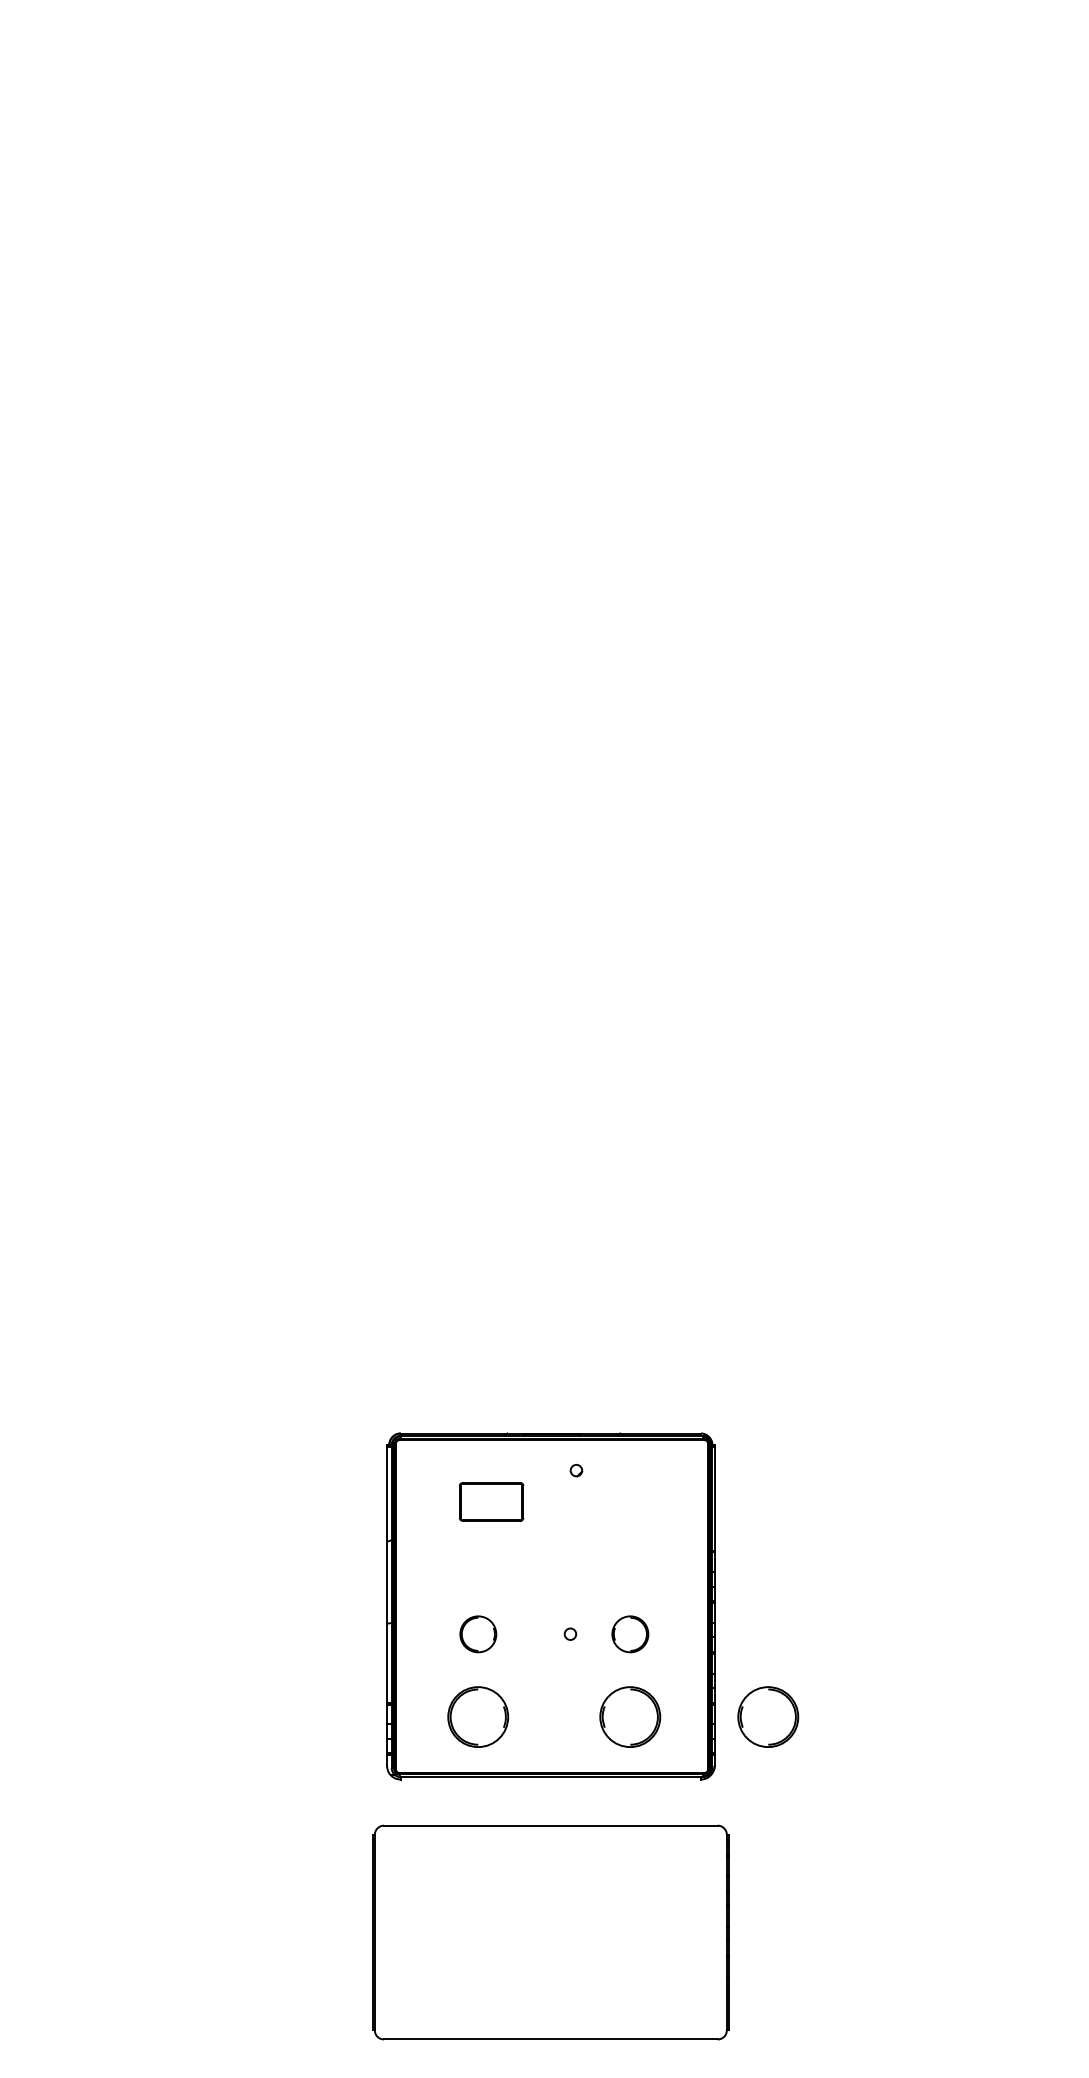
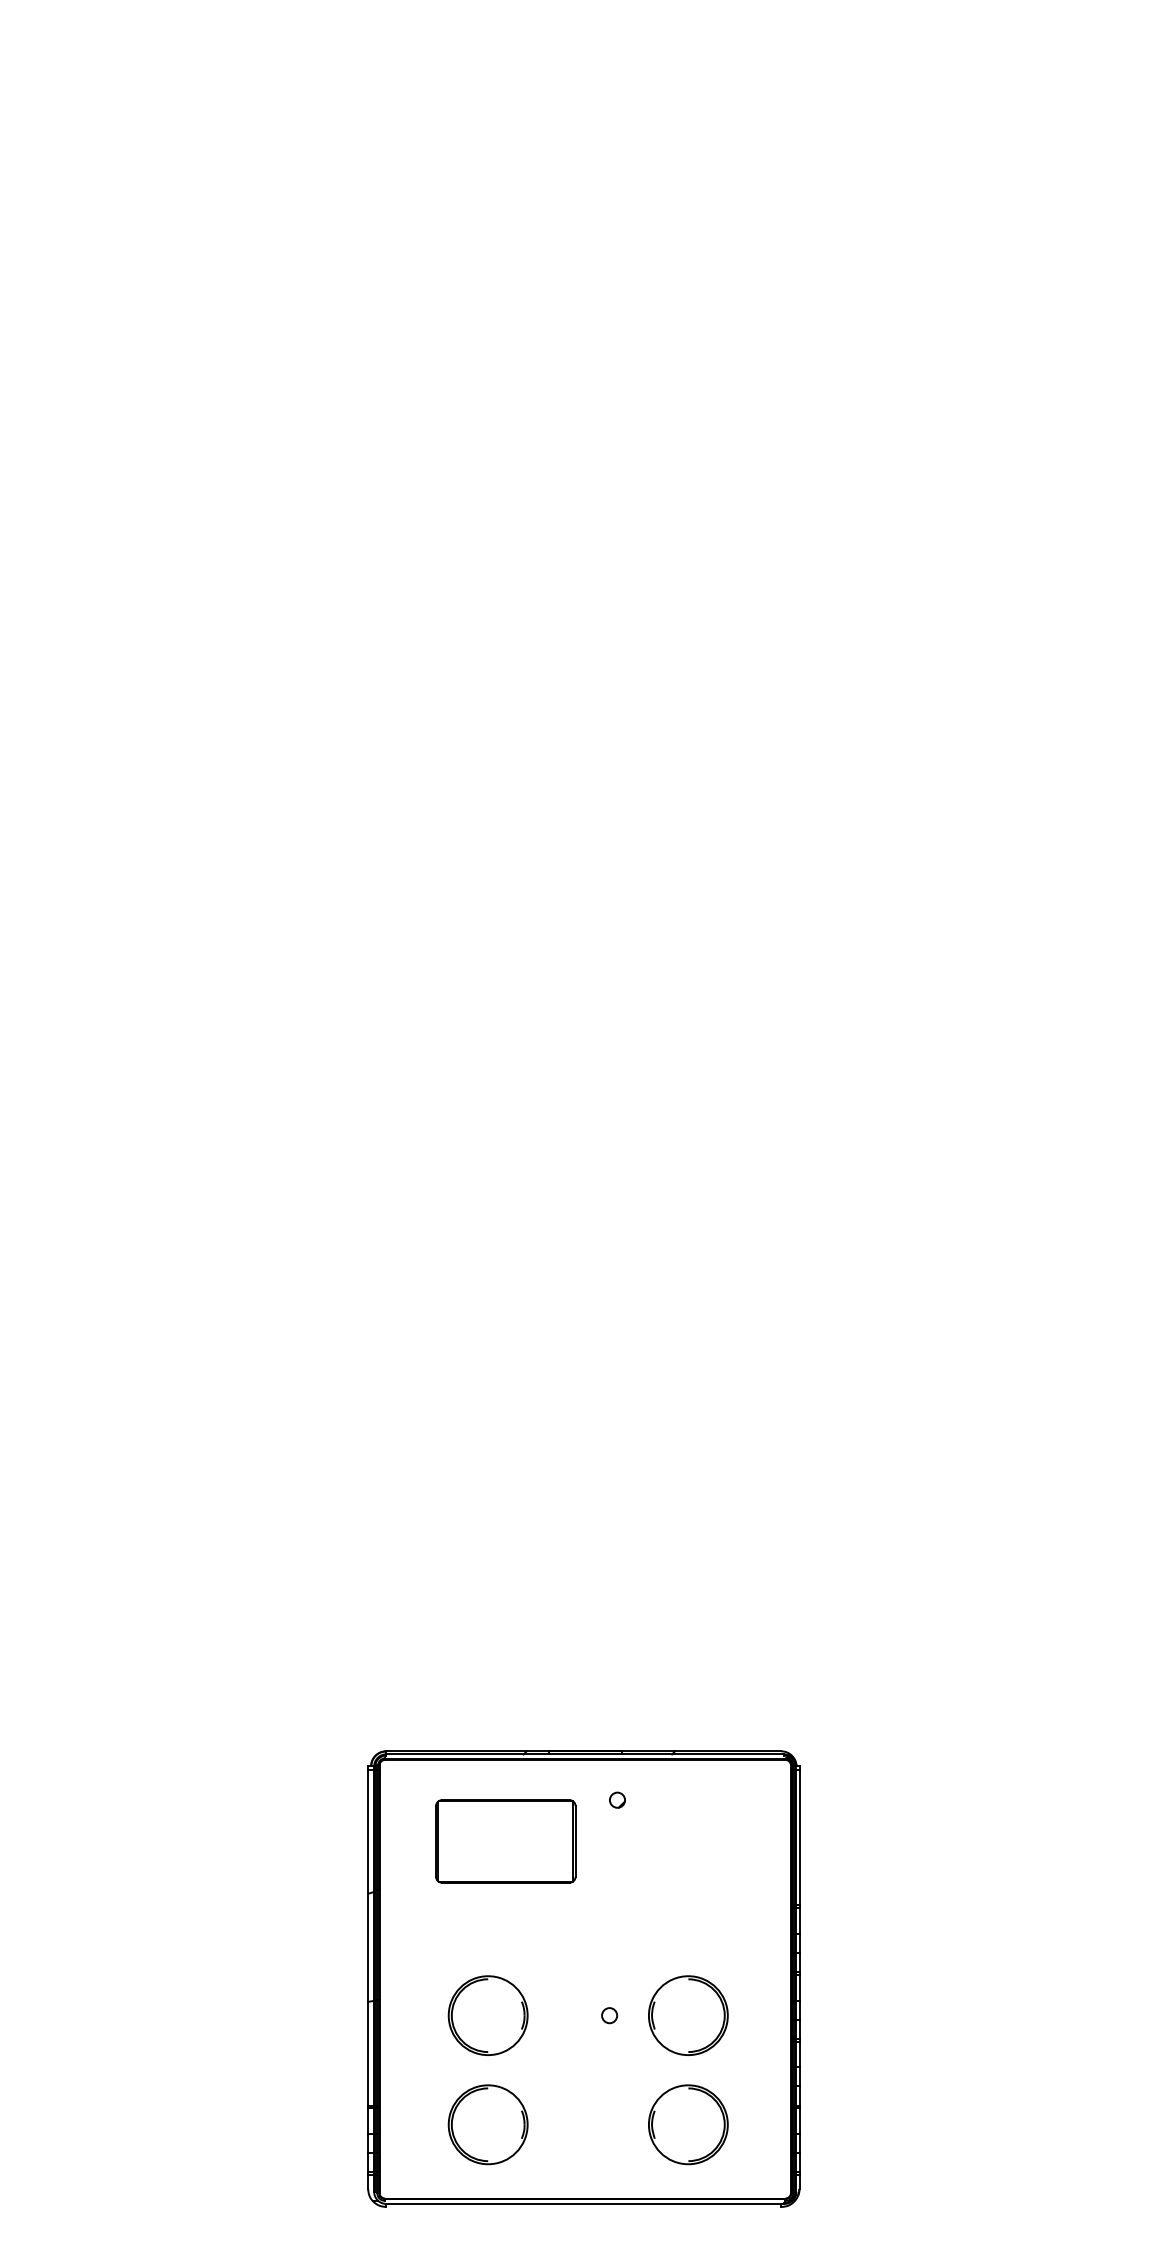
part: (491, 1501) -> (505, 1840), size x1.67
part: (478, 1634) -> (488, 2016), size x1.67
part: (630, 1634) -> (688, 2016), size x1.67
part: (768, 1716) -> (870, 2123), removed

